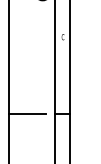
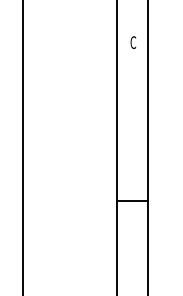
line: (27, 114) -> (60, 200), removed

